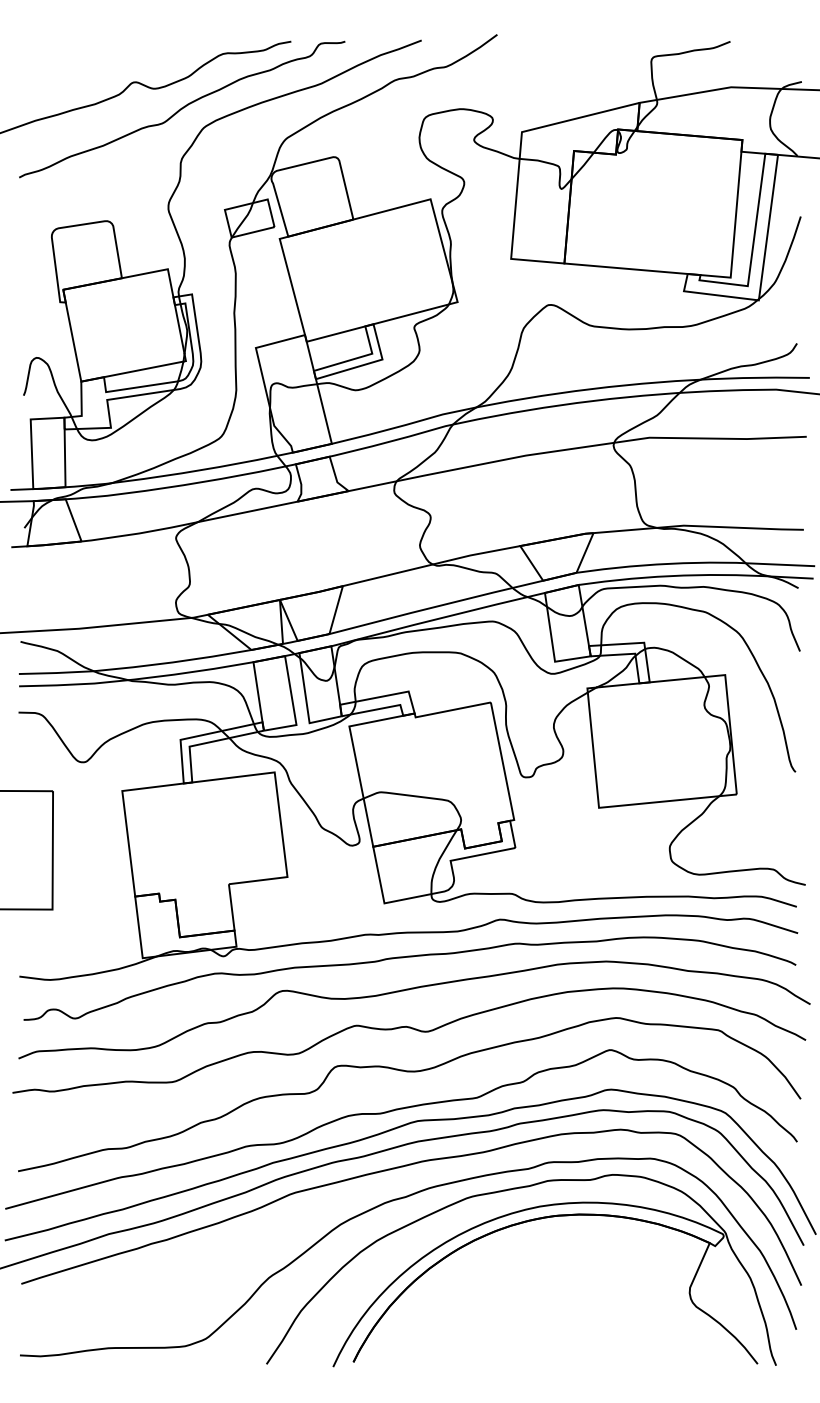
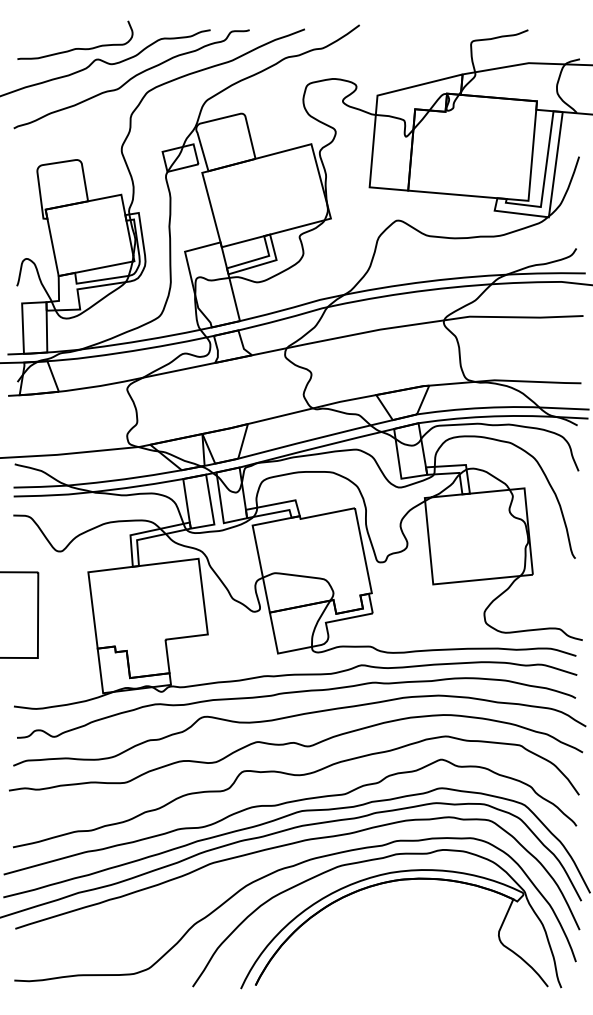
curve: (104, 67) -> (75, 48), added

